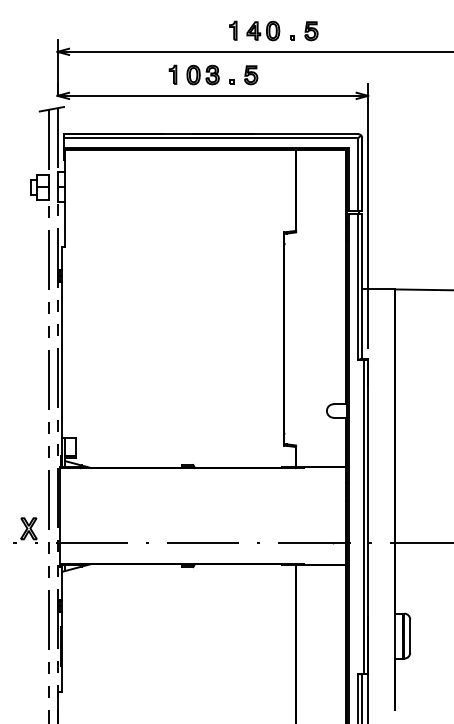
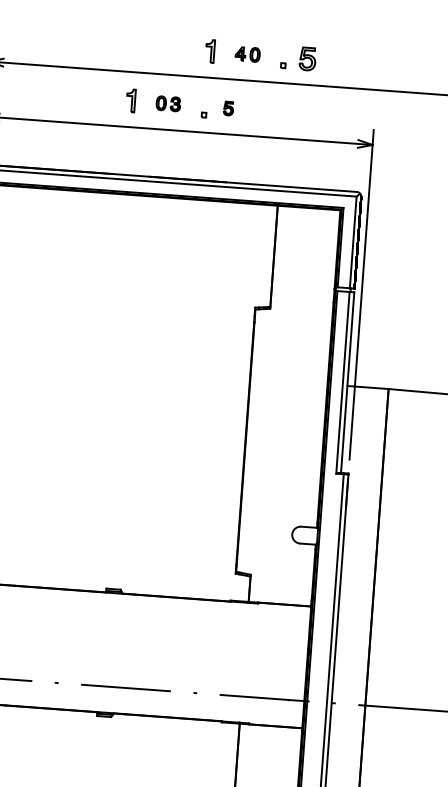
part: (263, 30) -> (247, 53), size x0.6
part: (202, 74) -> (167, 103), size x0.6
part: (251, 75) -> (228, 108), size x0.6

